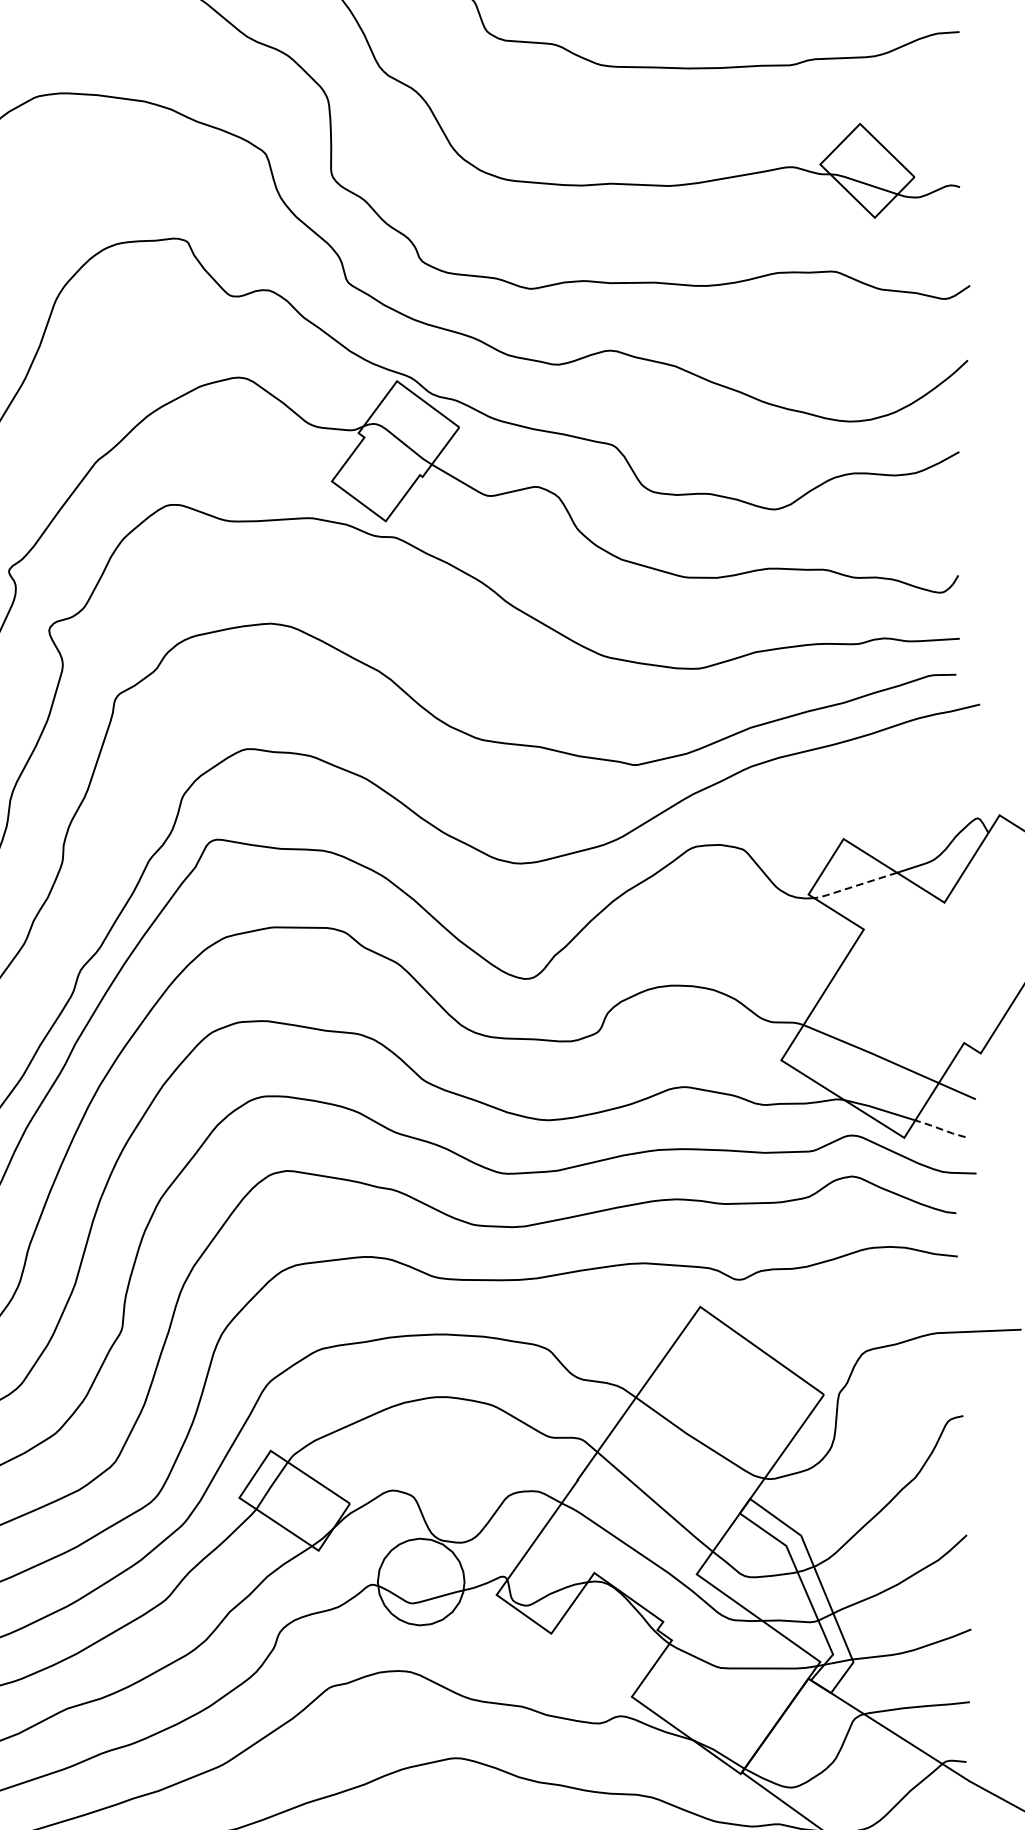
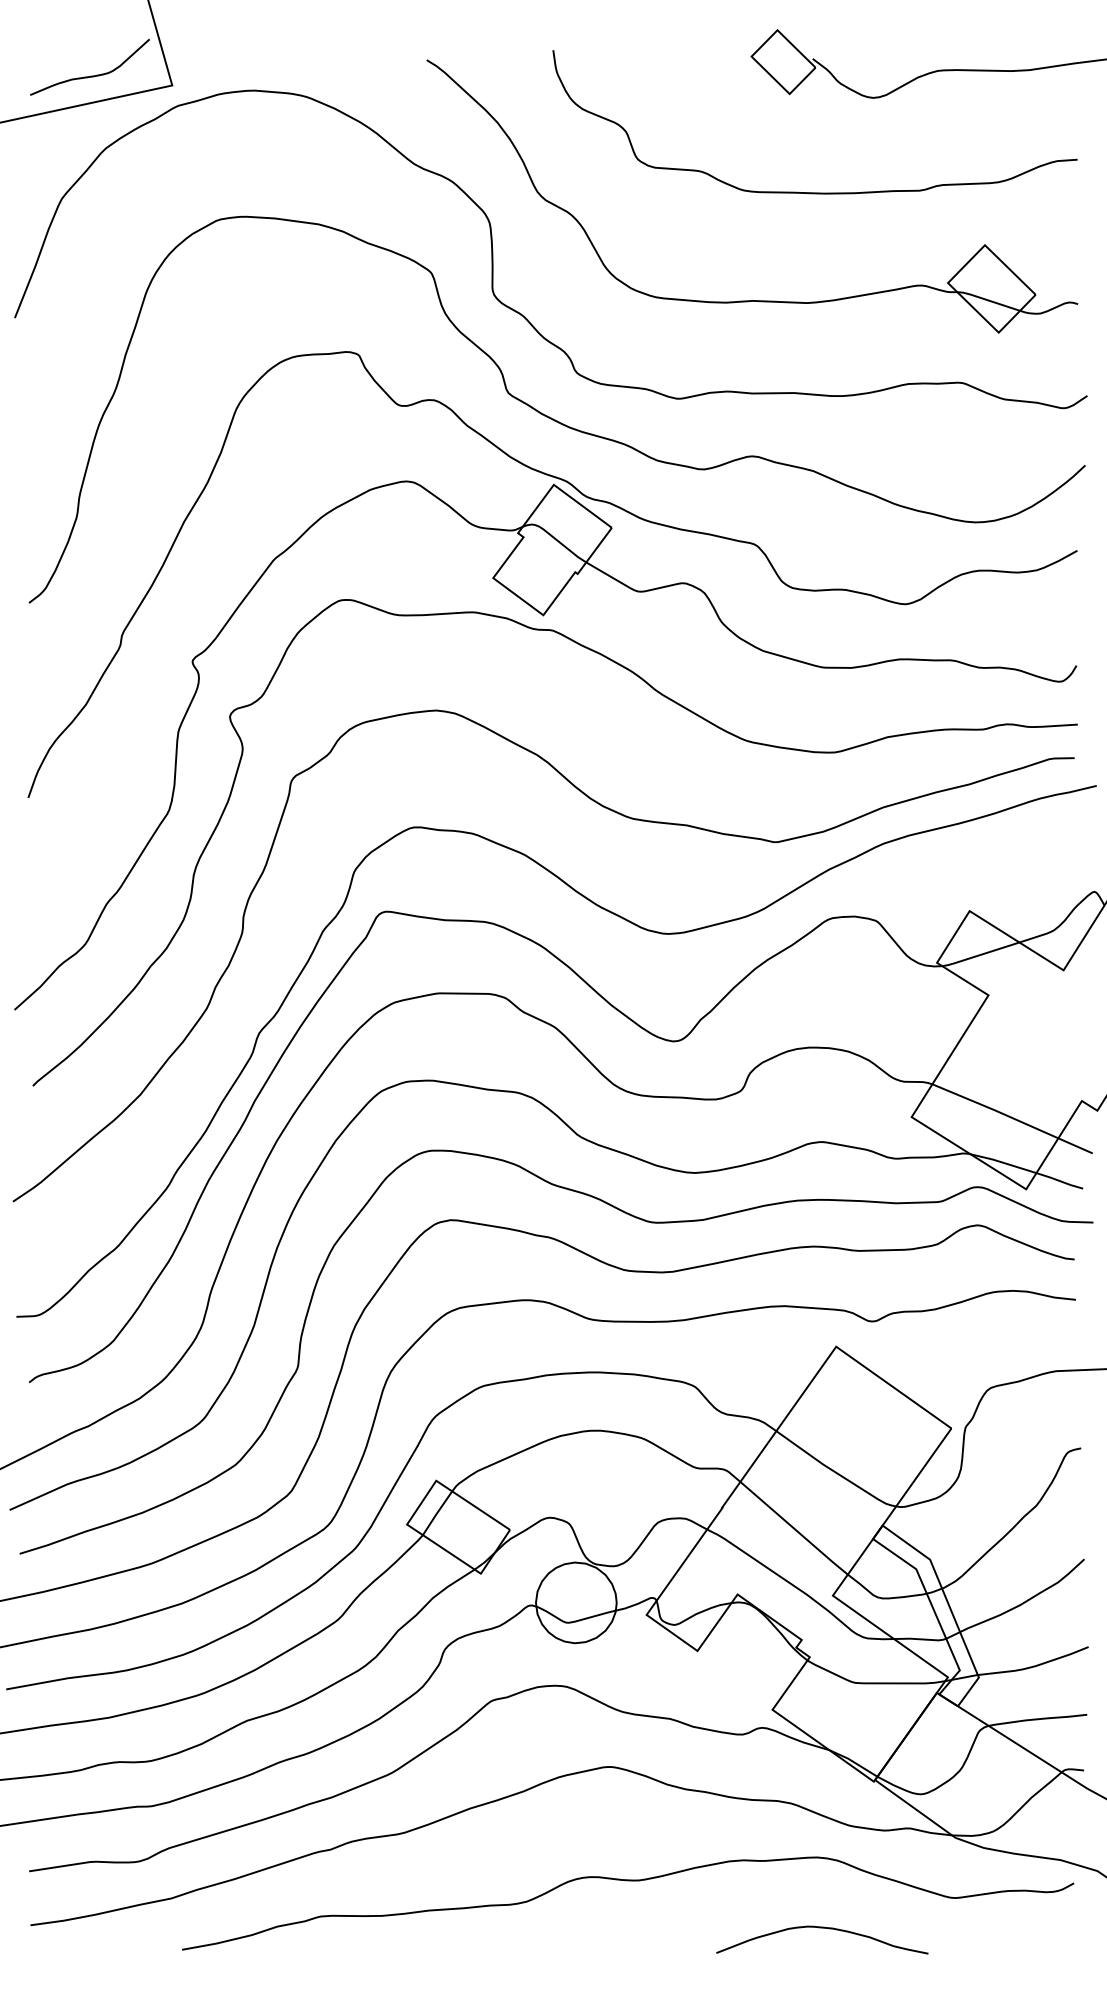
line: (854, 886) -> (979, 955), dashed -> solid
line: (940, 1128) -> (1059, 1180), dashed -> solid

